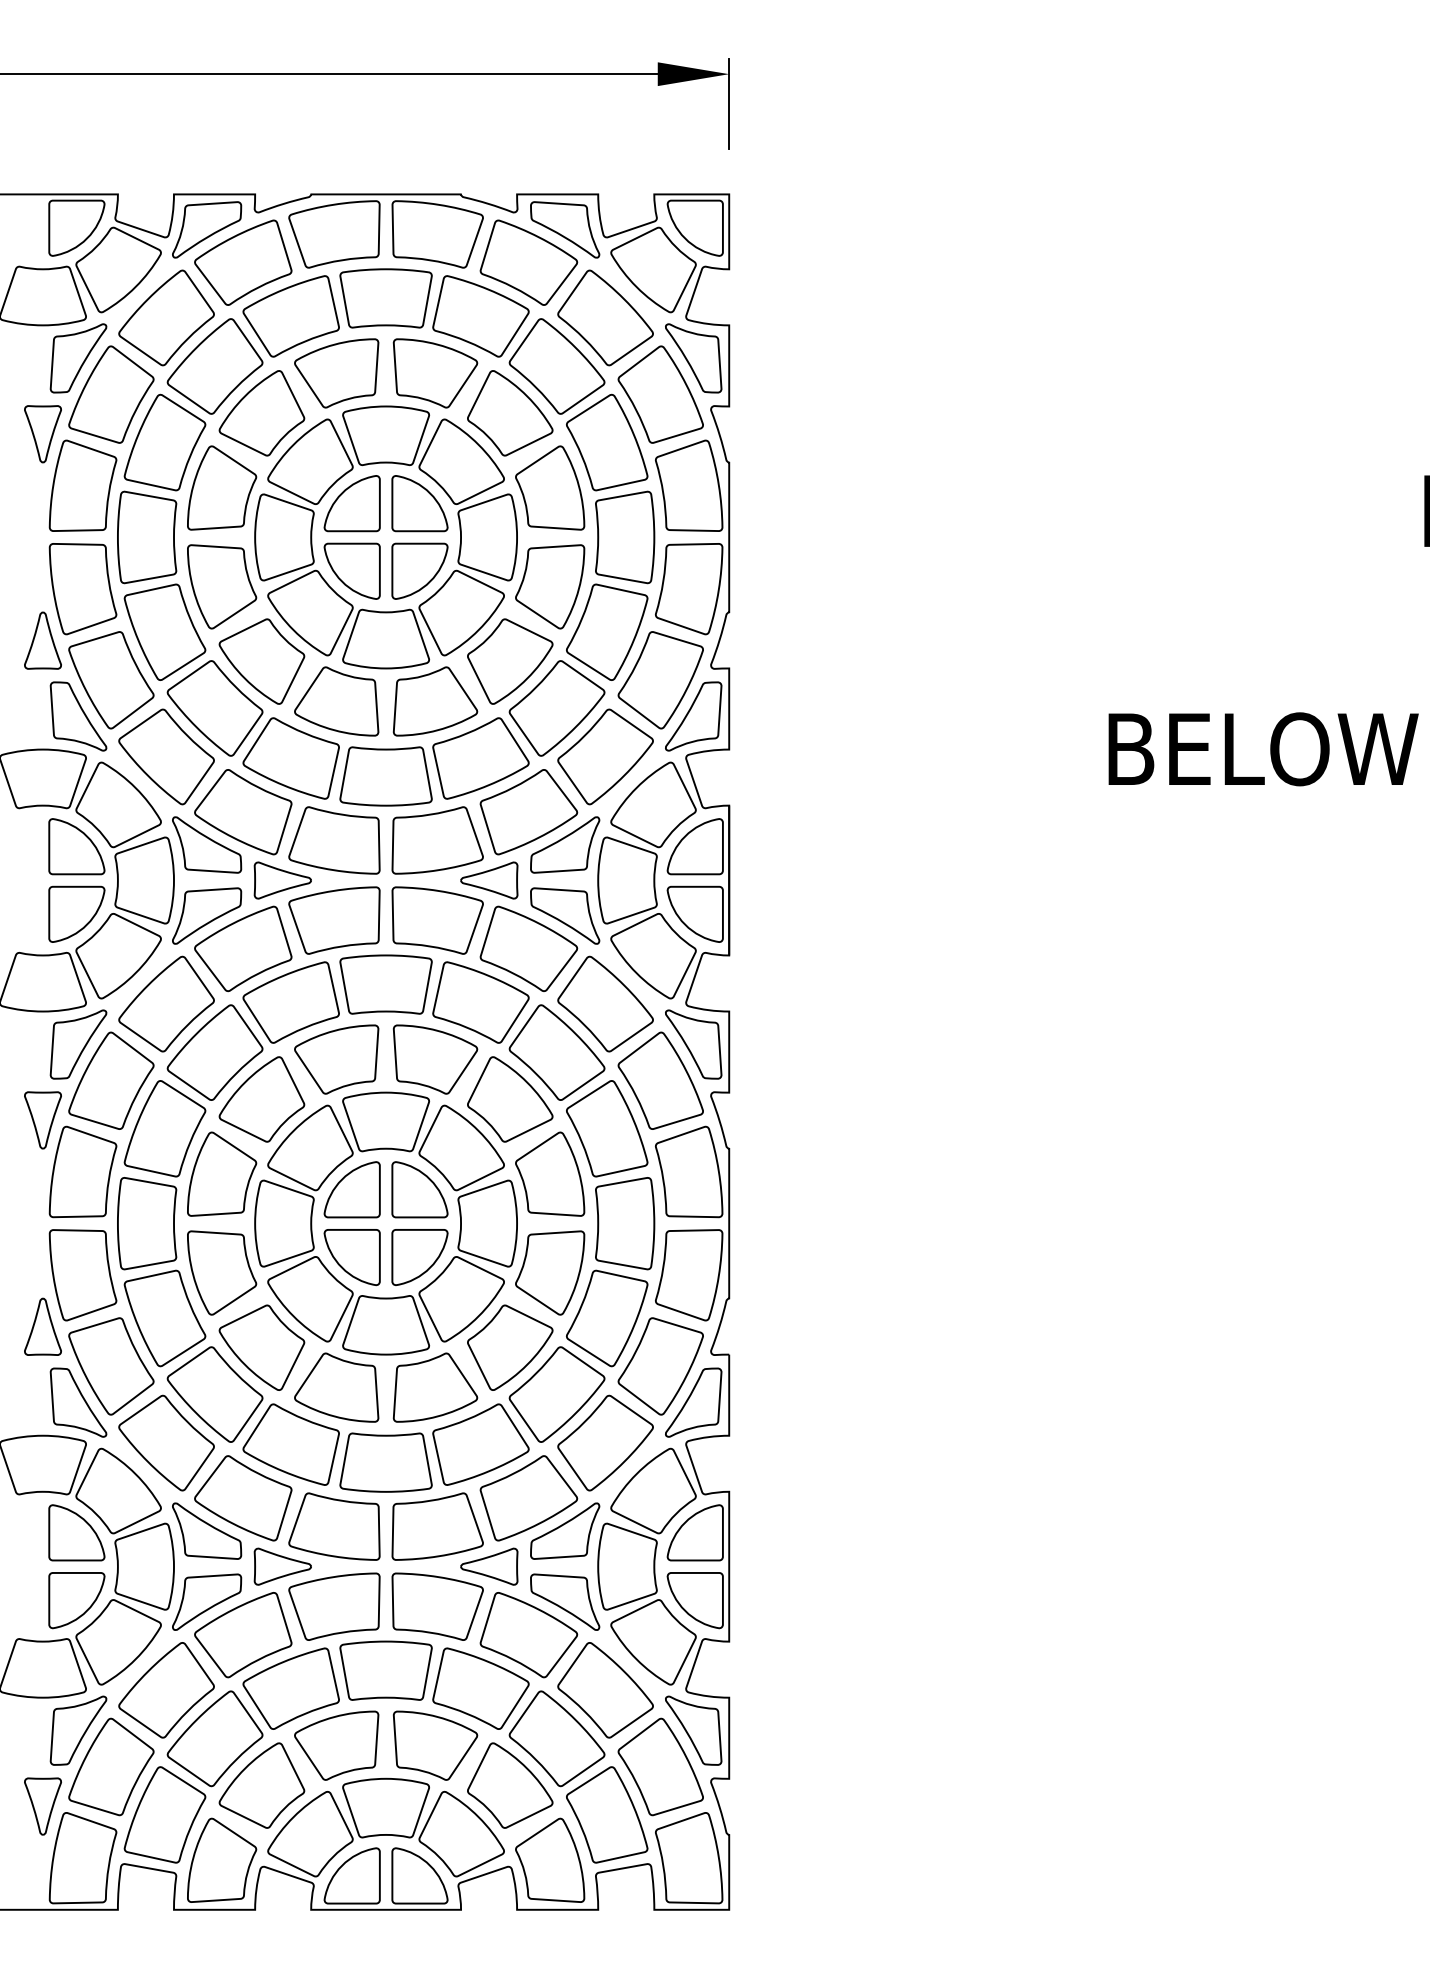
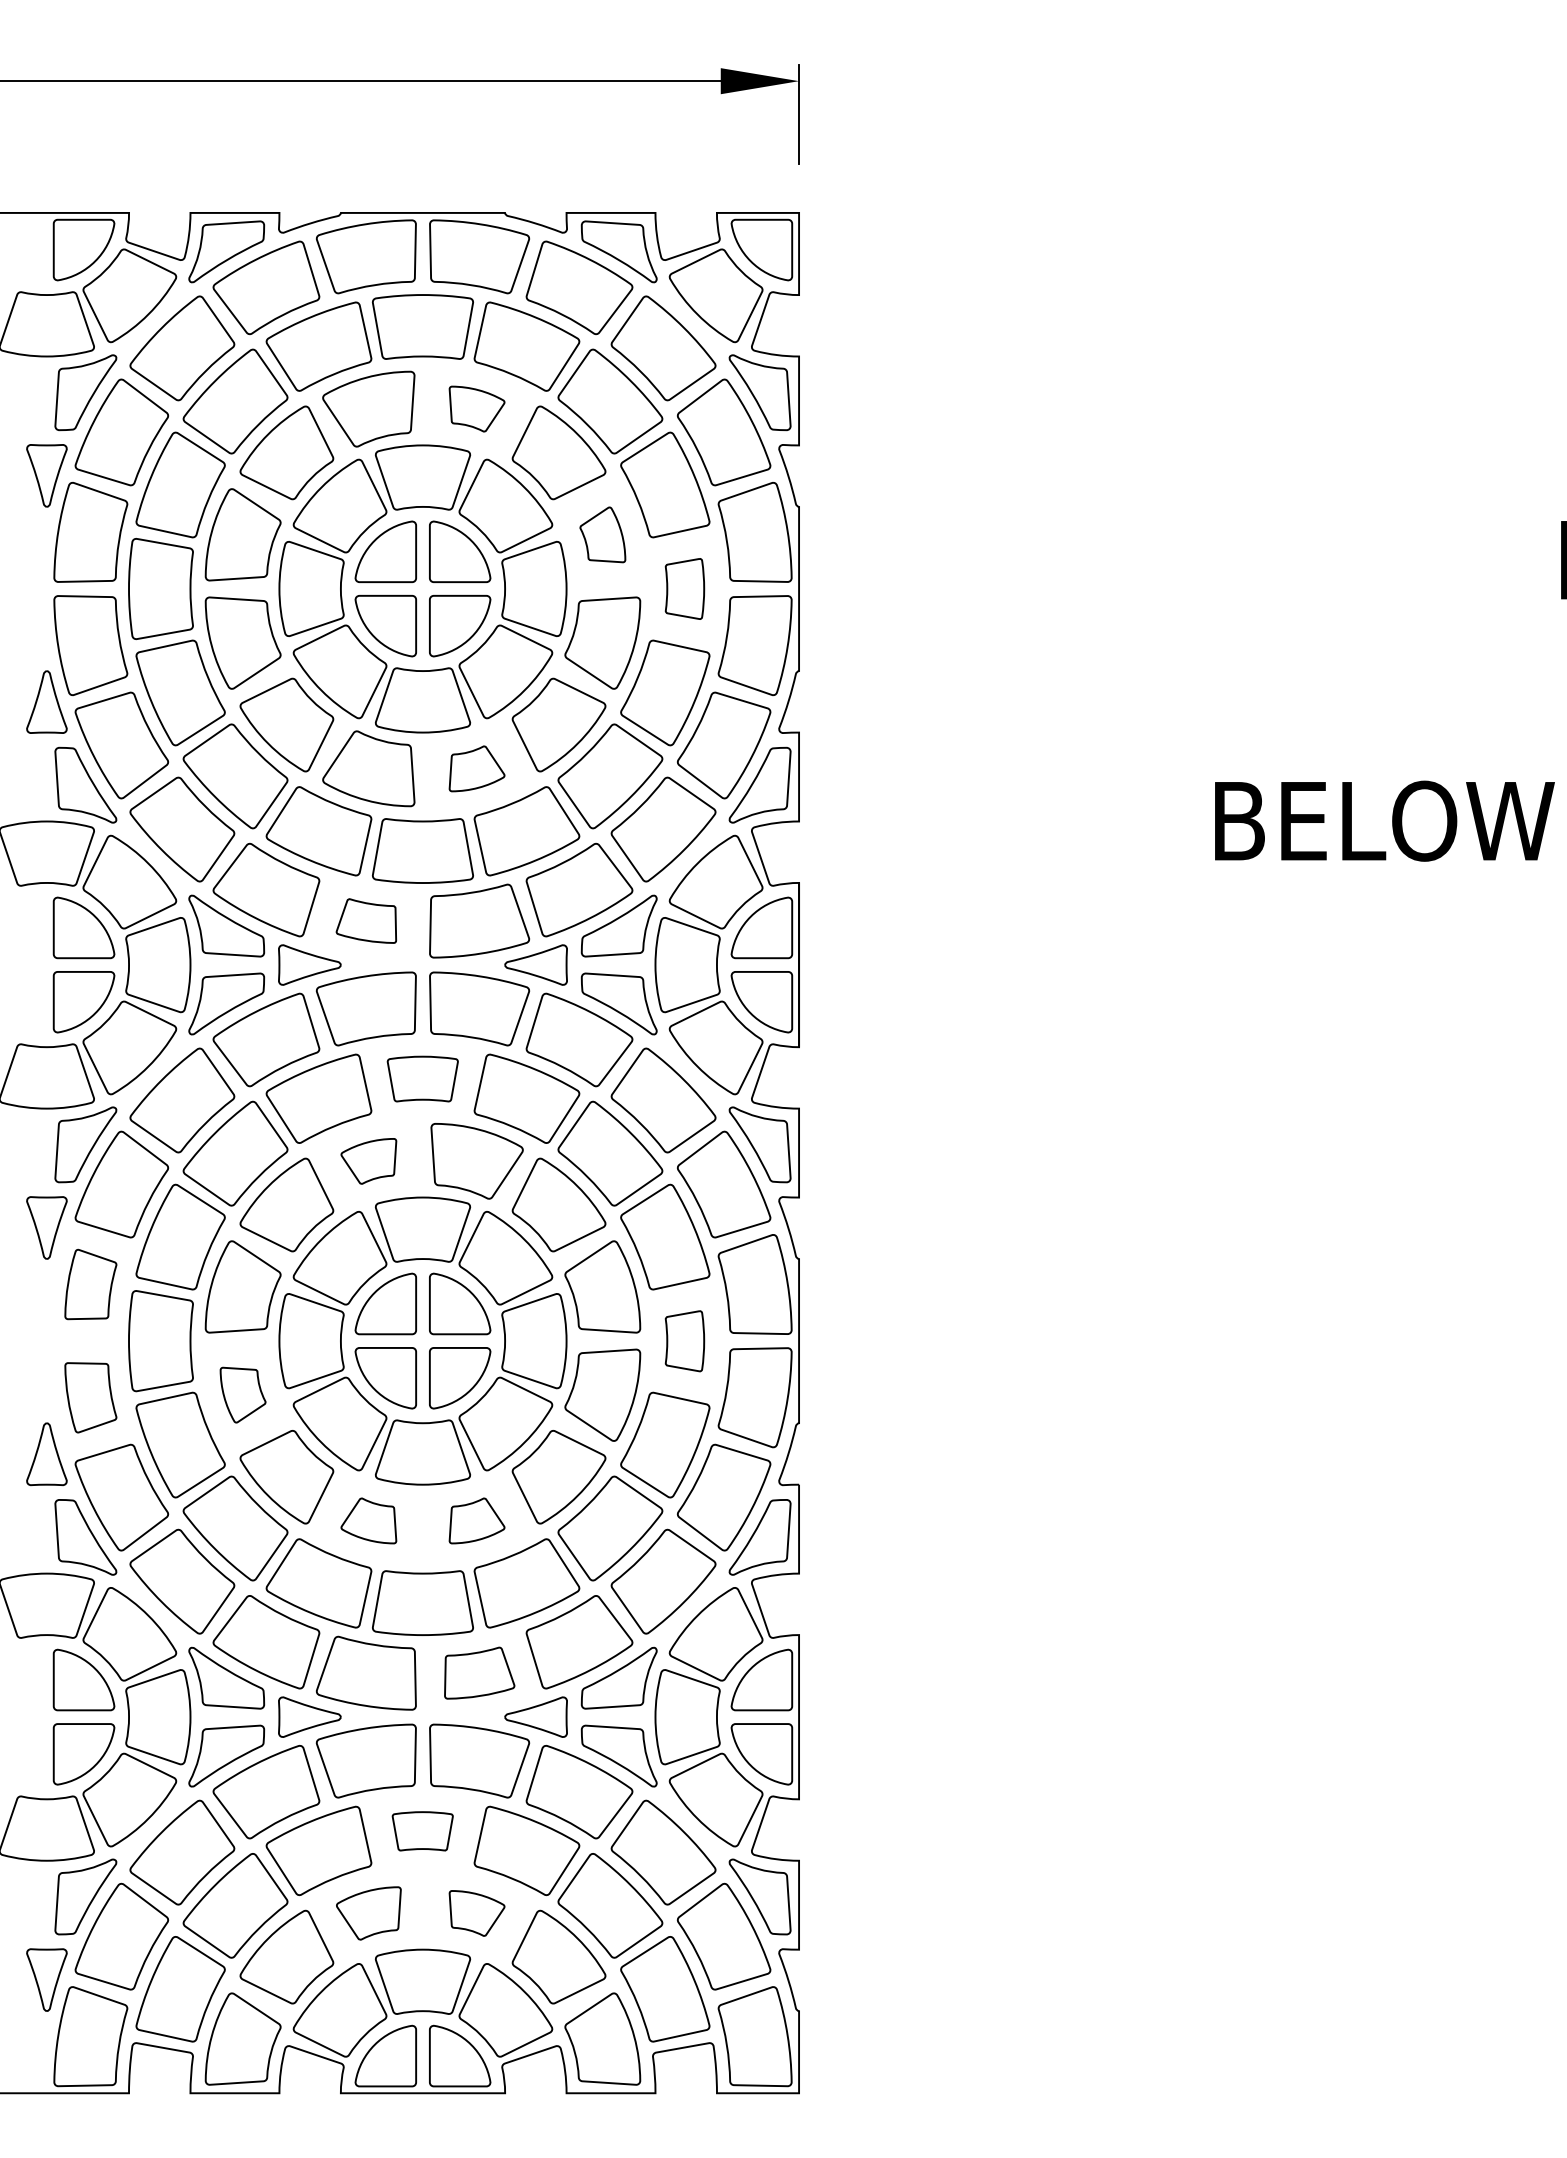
part: (434, 372) -> (476, 408), size x0.6
part: (549, 487) -> (602, 534), size x0.6
part: (624, 537) -> (684, 588), size x0.6
part: (434, 701) -> (476, 768), size x0.6
part: (334, 839) -> (366, 920), size x0.6
part: (385, 984) -> (422, 1078), size x0.7
part: (336, 1059) -> (368, 1161), size x0.6
part: (82, 1171) -> (90, 1284), size x0.7
part: (624, 1223) -> (684, 1341), size x0.6
part: (221, 1272) -> (242, 1394), size x0.6
part: (82, 1275) -> (90, 1397), size x0.7
part: (336, 1387) -> (368, 1520), size x0.6
part: (434, 1387) -> (476, 1520), size x0.6
part: (437, 1525) -> (479, 1672), size x0.7
part: (385, 1671) -> (422, 1831), size x0.6
part: (336, 1745) -> (368, 1913), size x0.7
part: (434, 1745) -> (476, 1913), size x0.6

